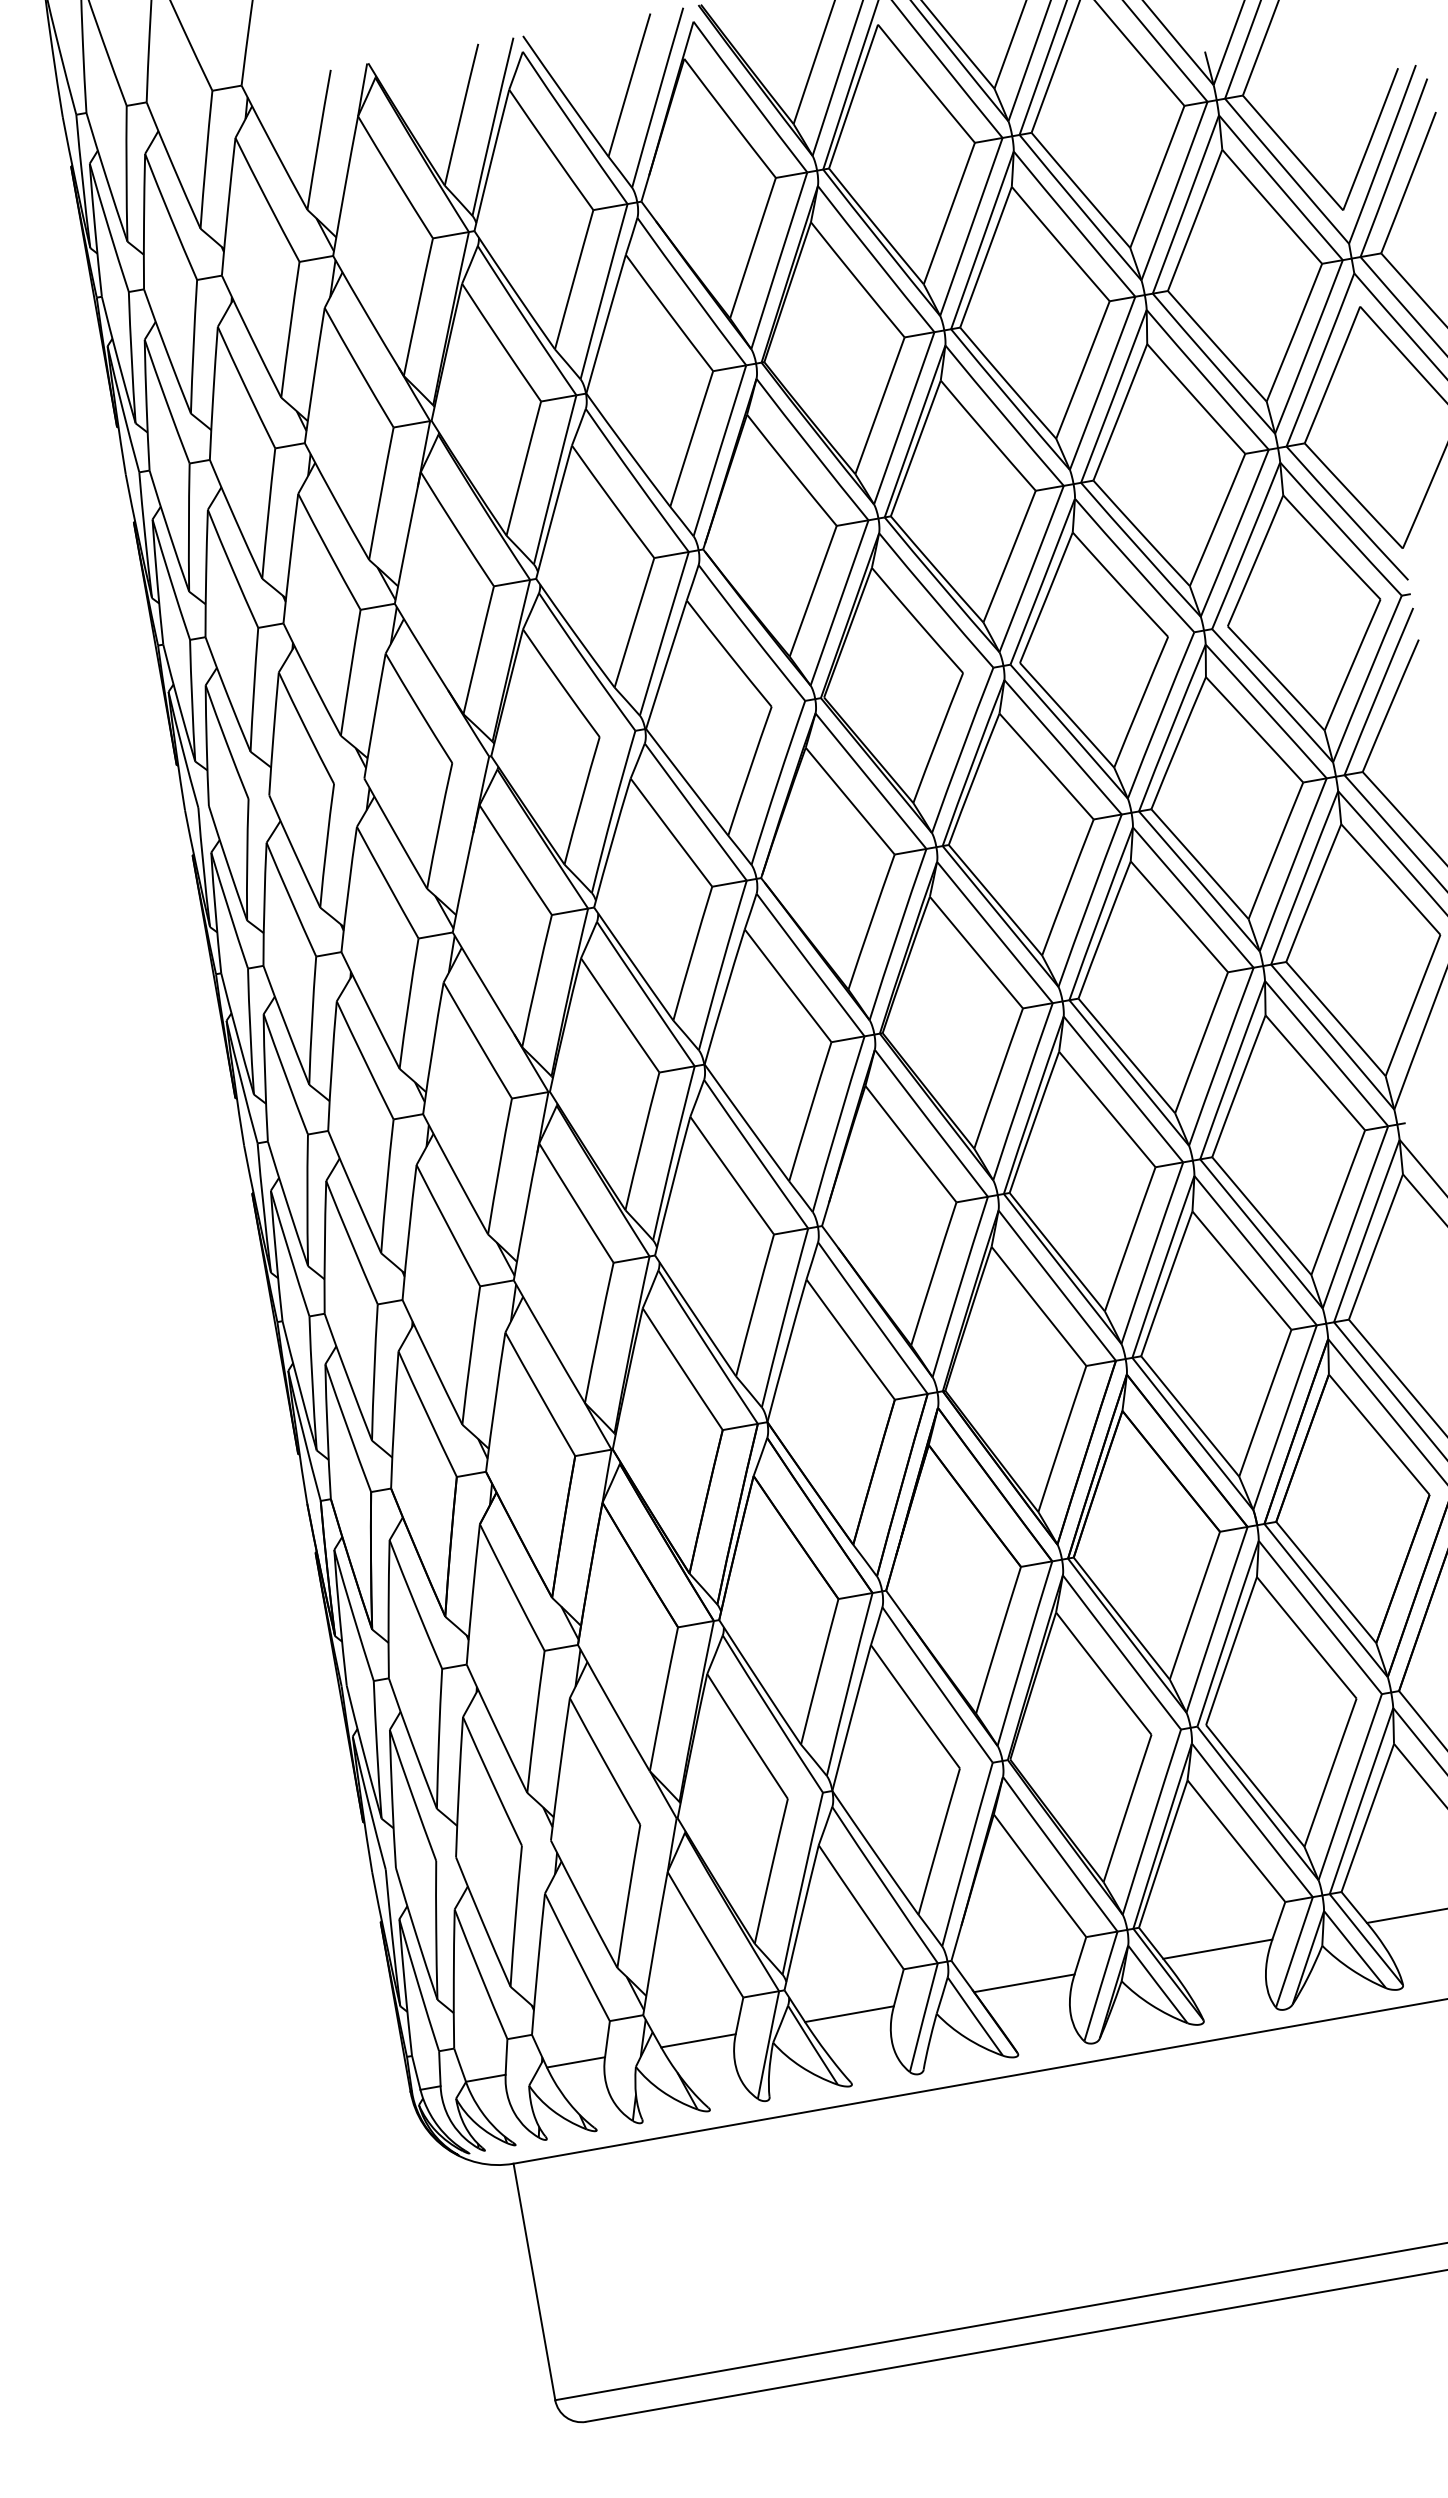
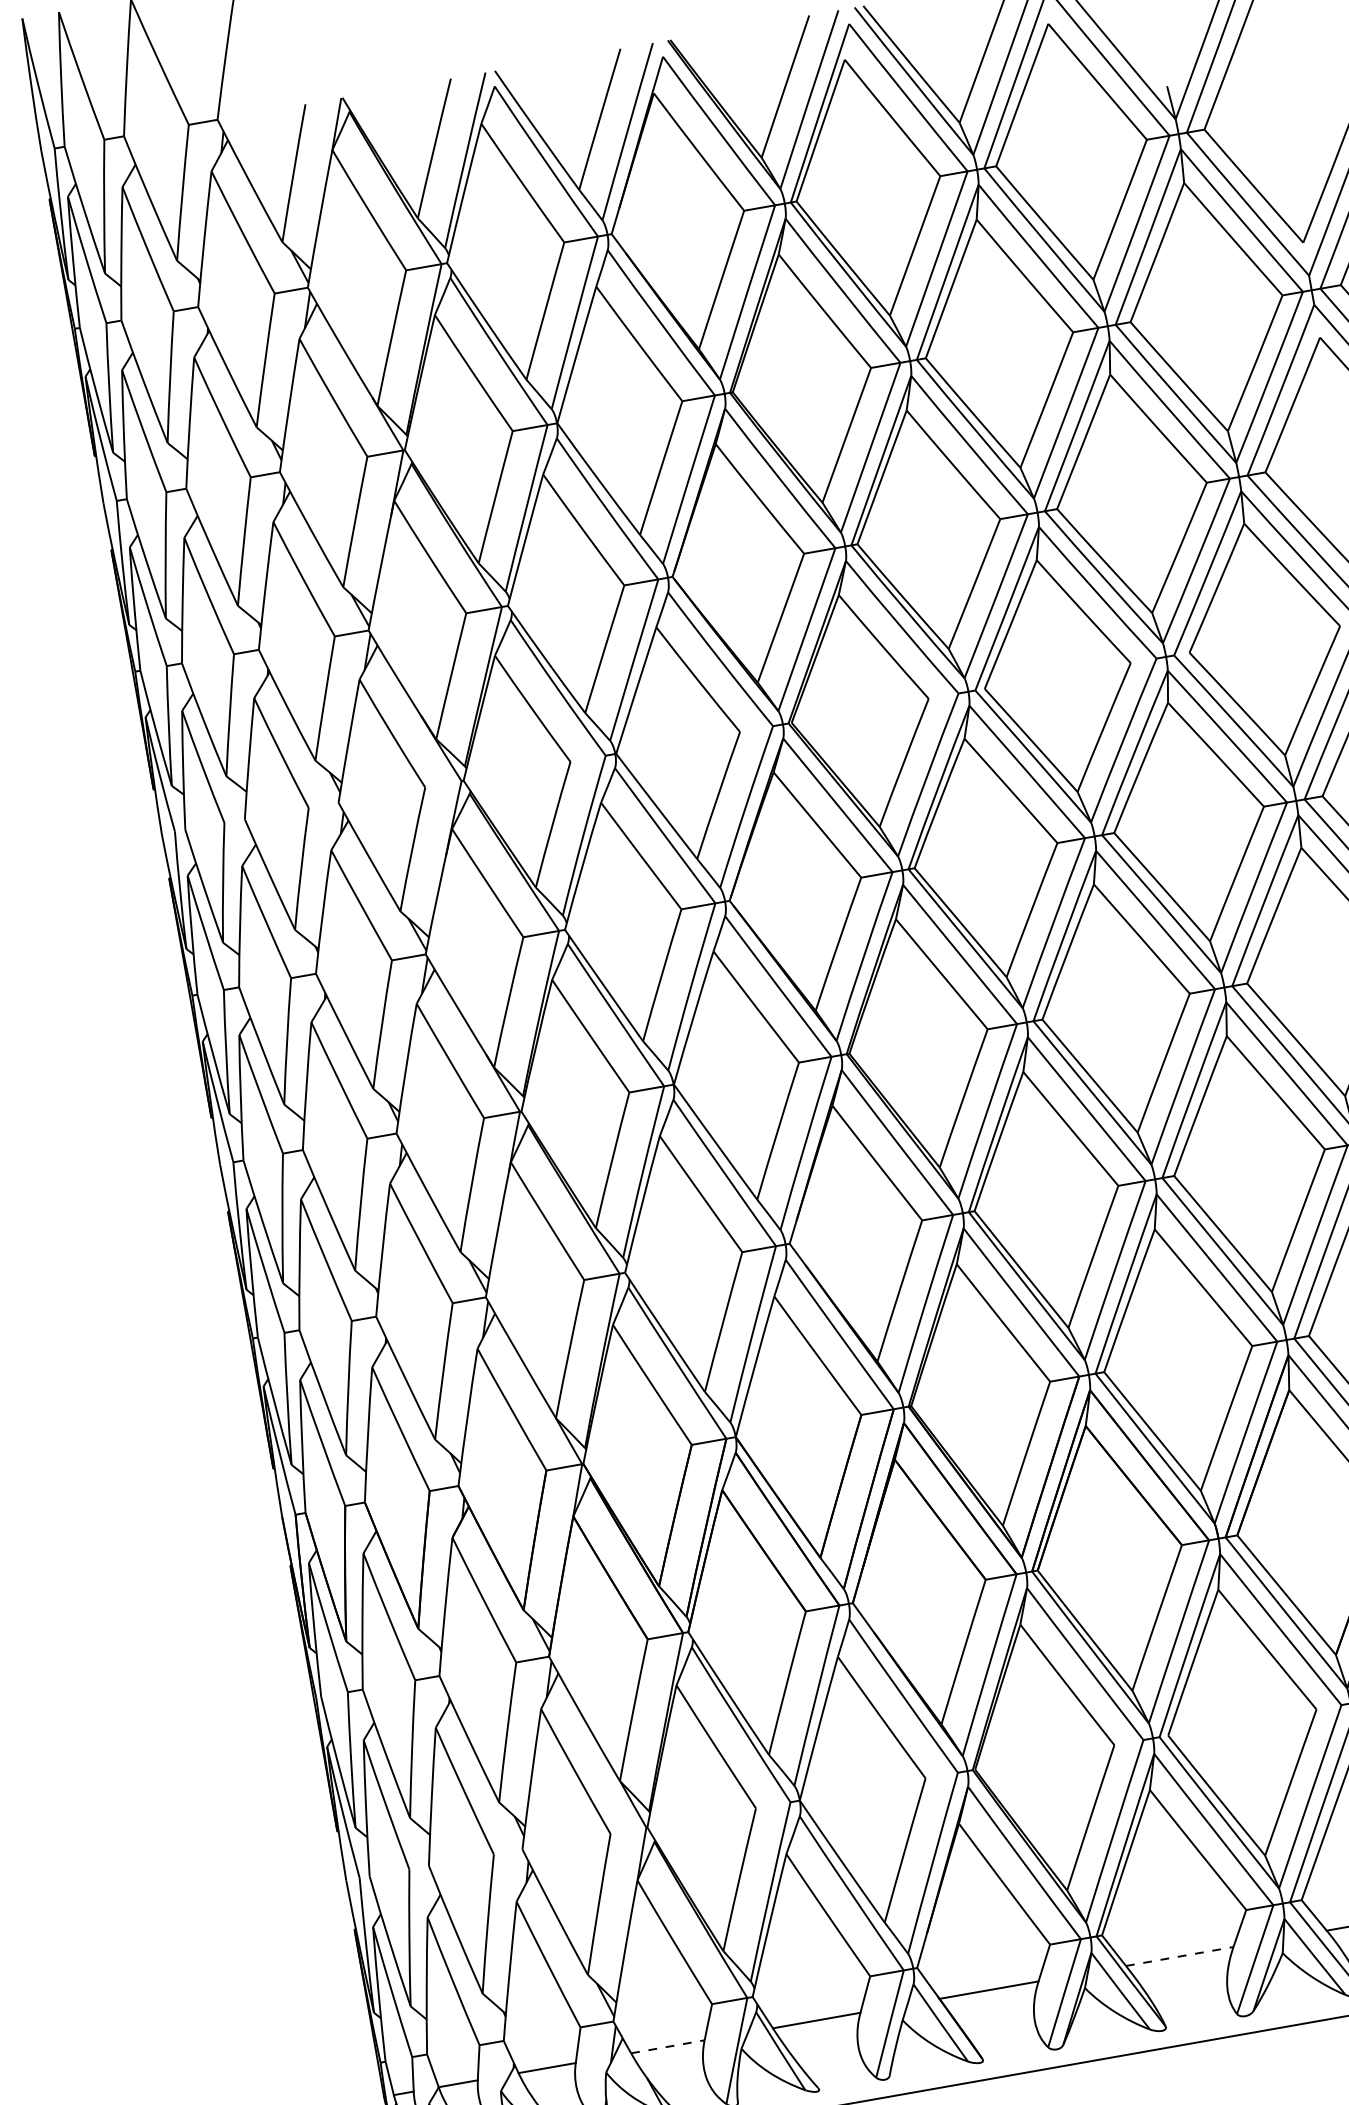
line: (1218, 1949) -> (1180, 1956), solid -> dashed
line: (698, 2040) -> (667, 2046), solid -> dashed

